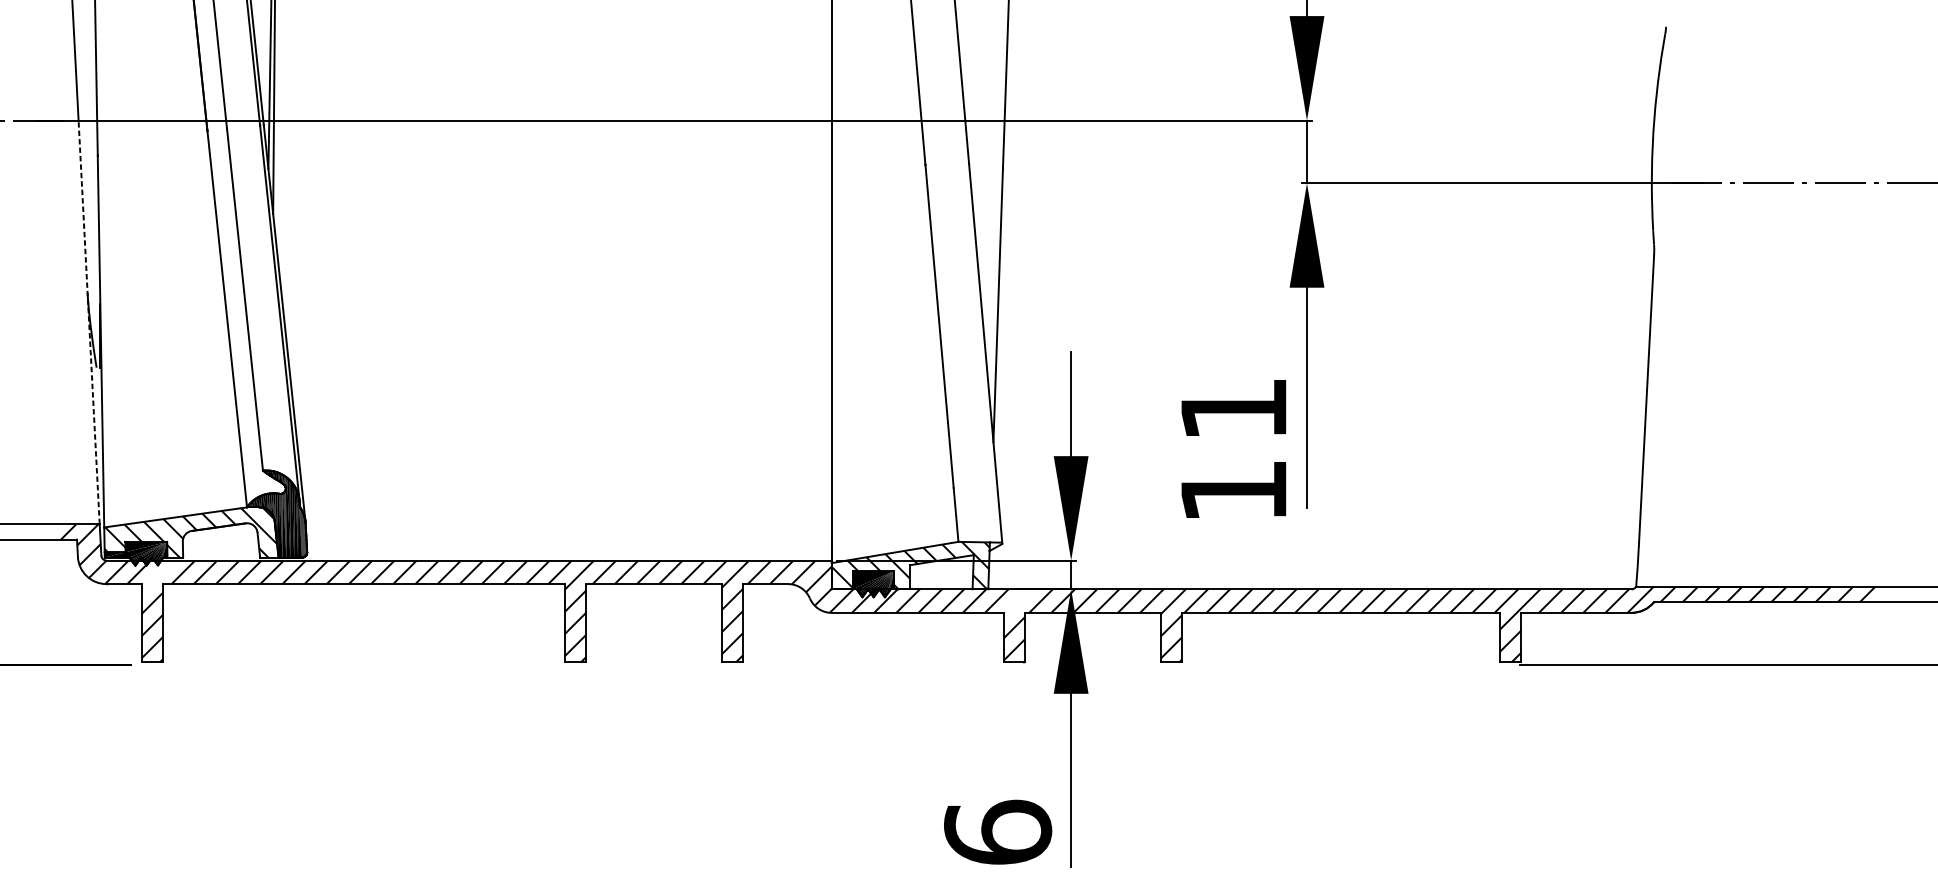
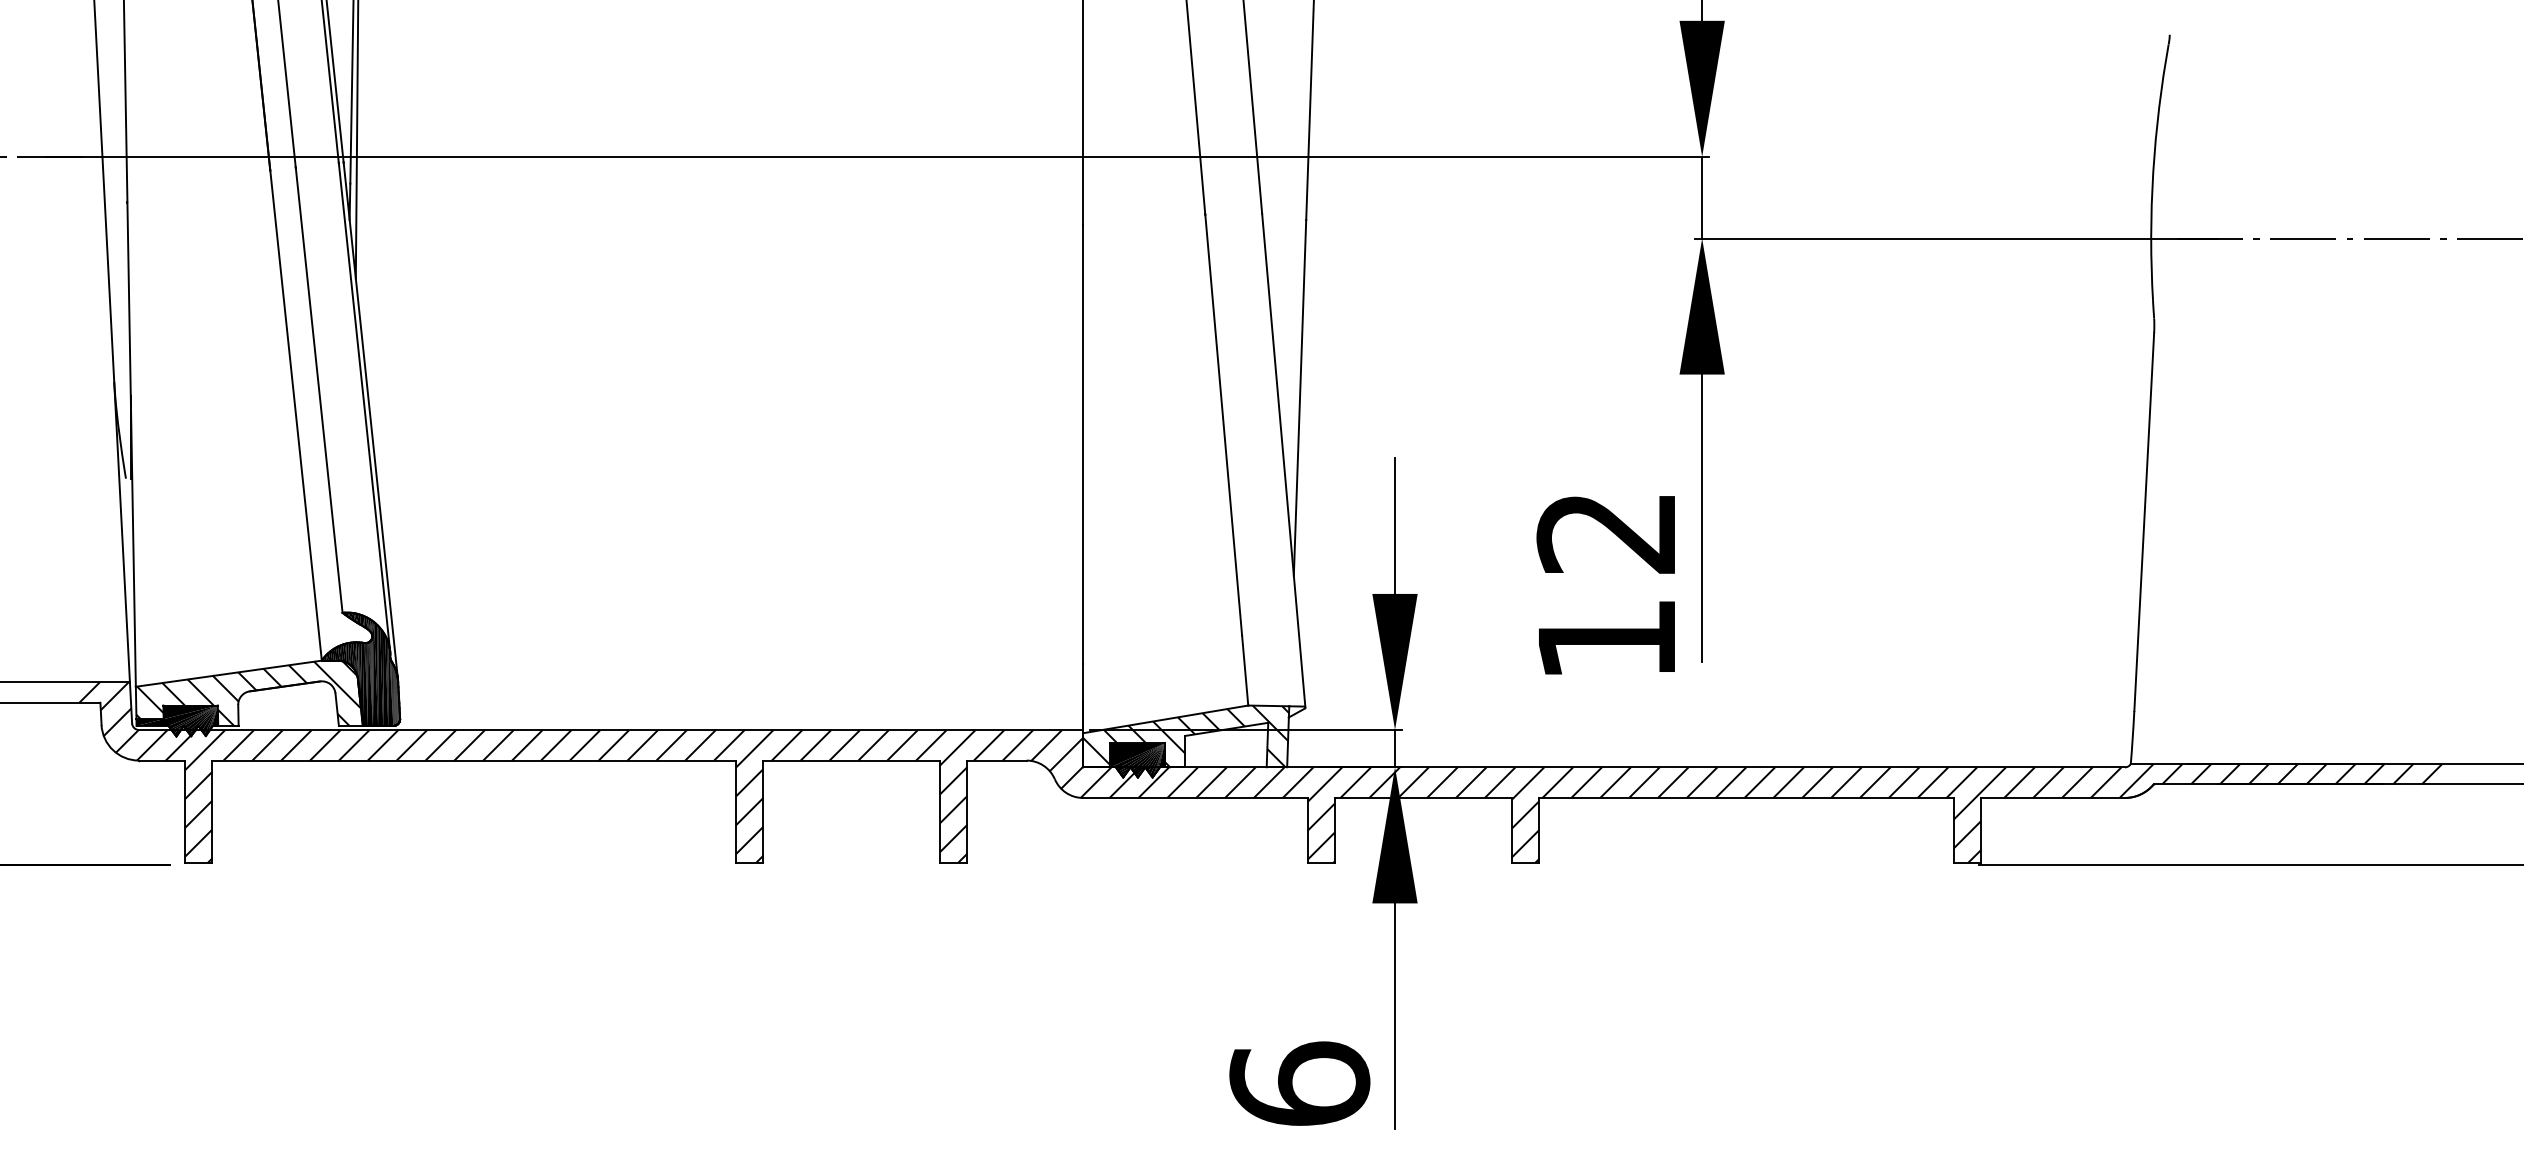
line: (89, 322) -> (116, 419), dashed -> solid
text: (1232, 409) -> (1605, 533), 11 -> 12
line: (157, 575) -> (205, 749), added
line: (1016, 602) -> (1324, 784), added

